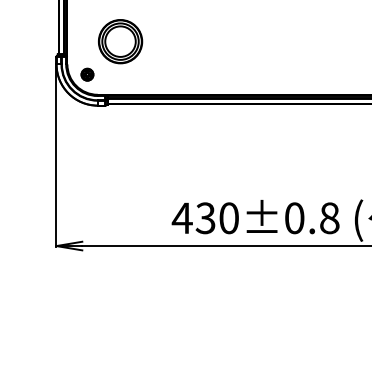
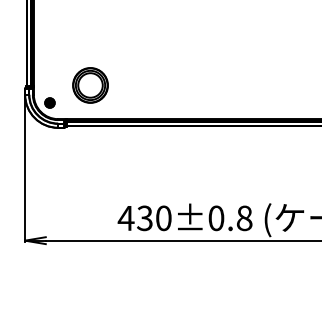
part: (120, 41) -> (90, 85), moved

